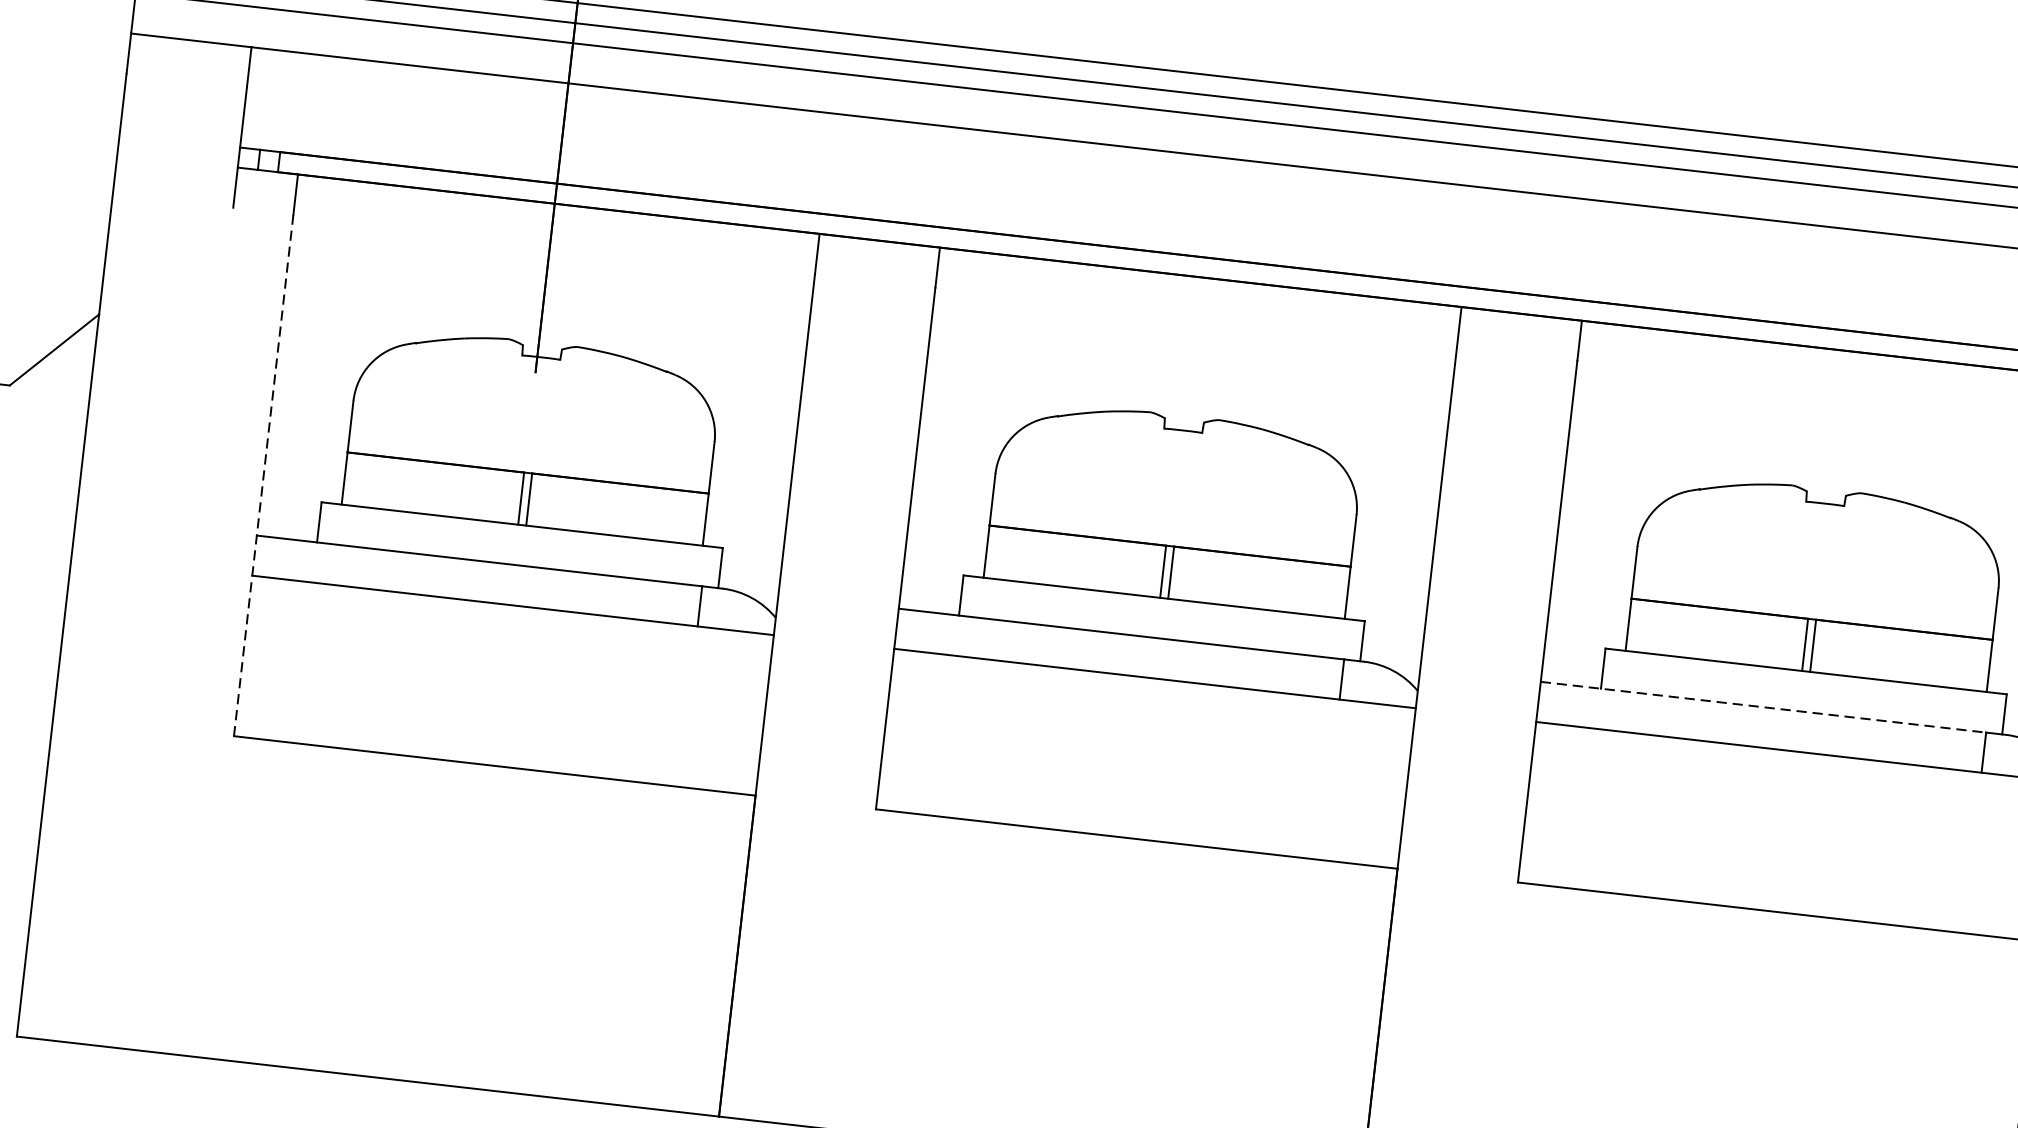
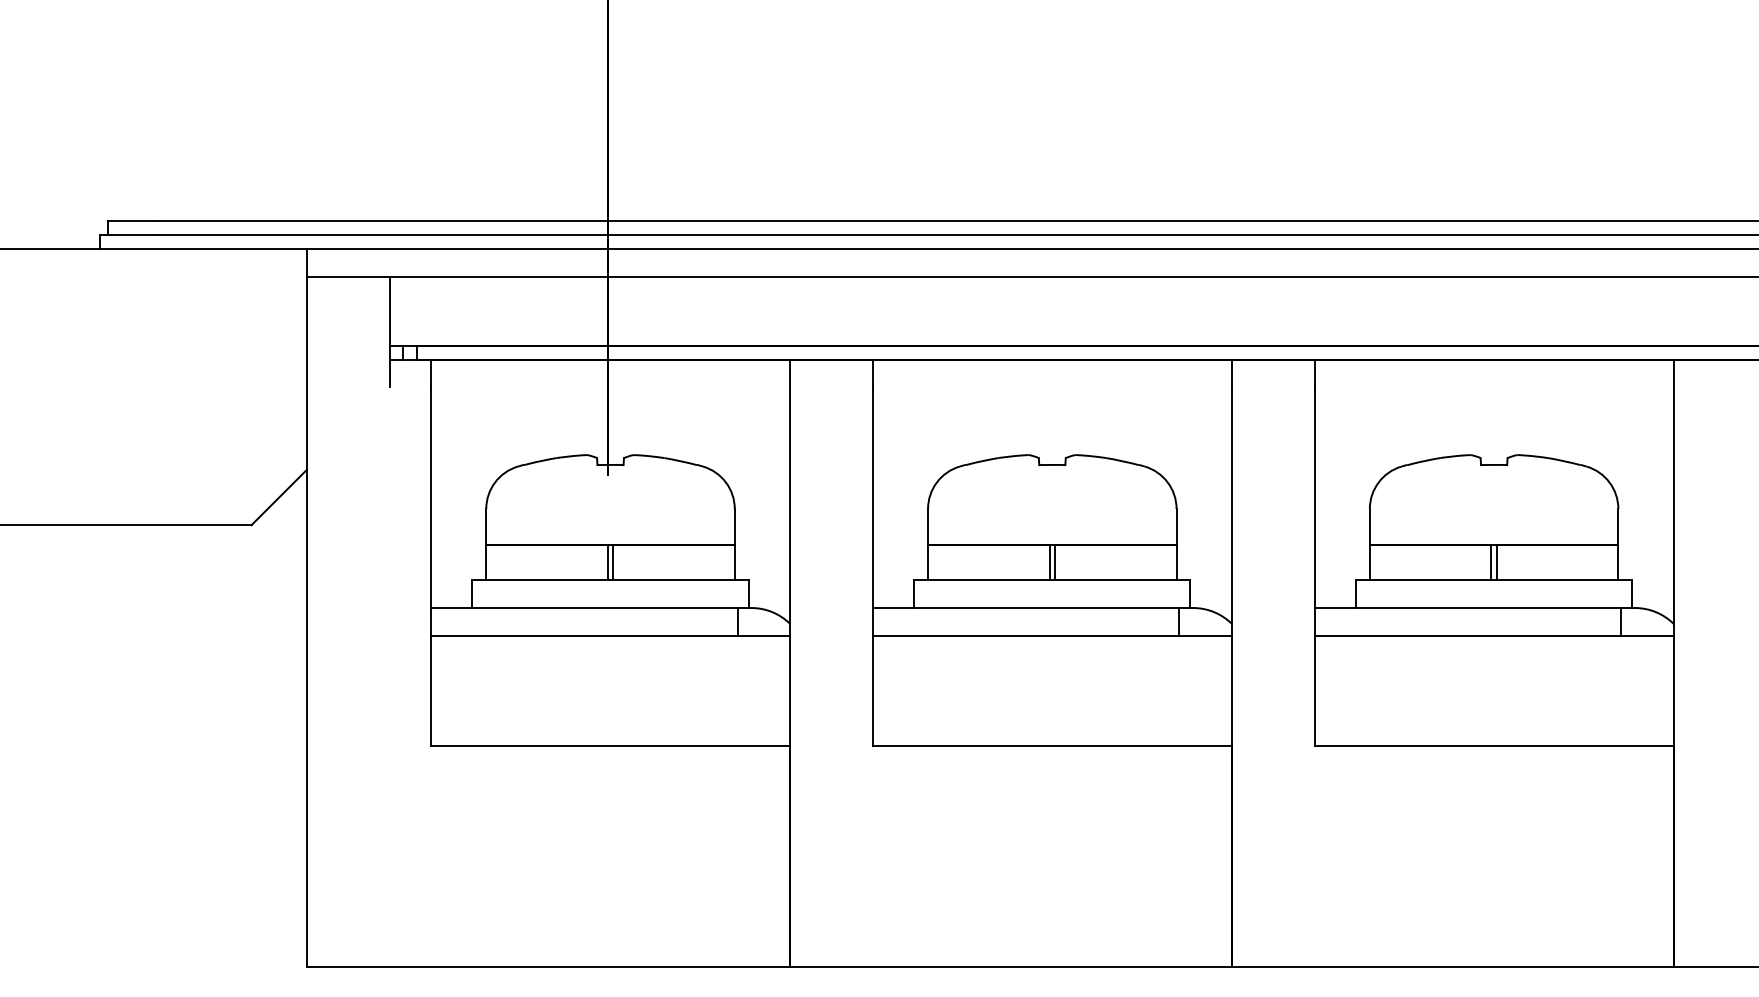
line: (264, 476) -> (431, 567), dashed -> solid
line: (1764, 708) -> (1468, 608), dashed -> solid

